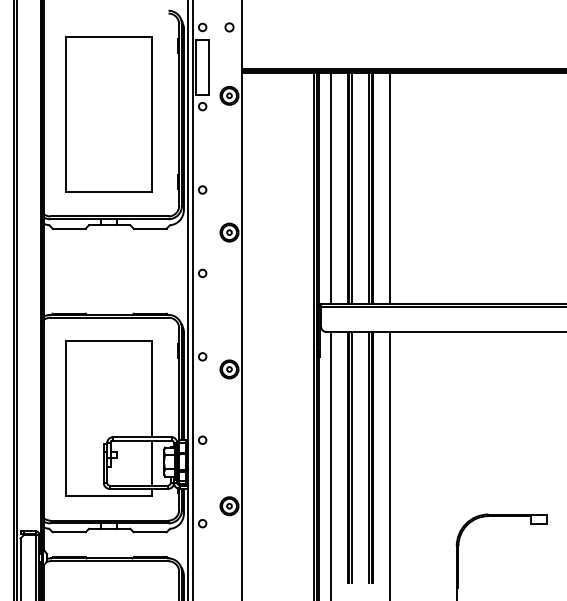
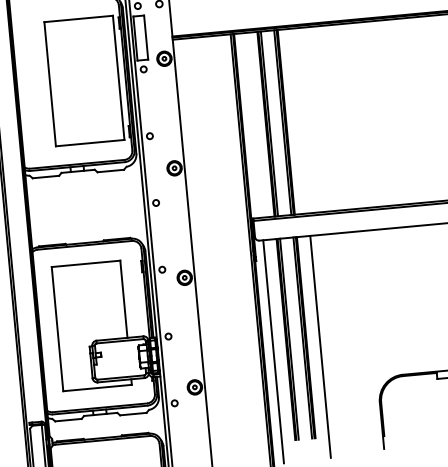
part: (108, 114) -> (84, 81), moved
line: (331, 188) -> (252, 125), removed
line: (389, 188) -> (299, 121), removed
line: (151, 462) -> (129, 358), removed

